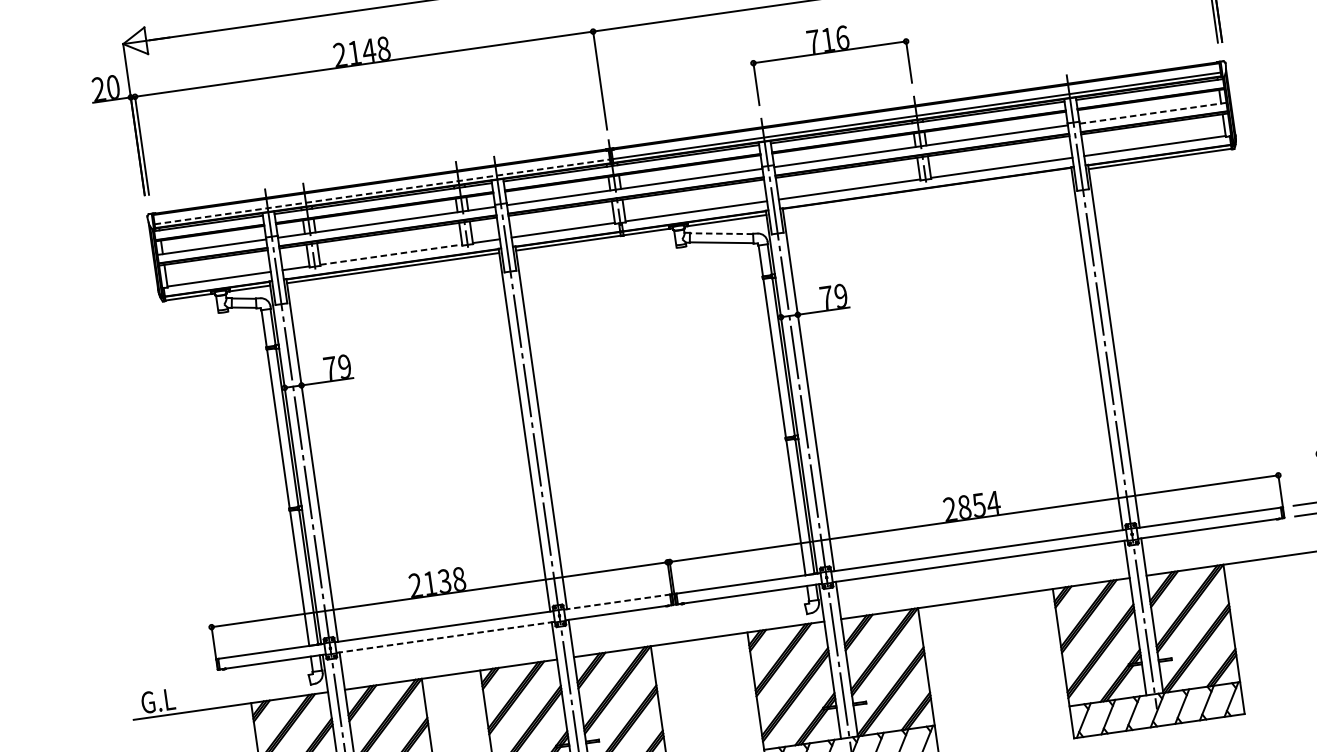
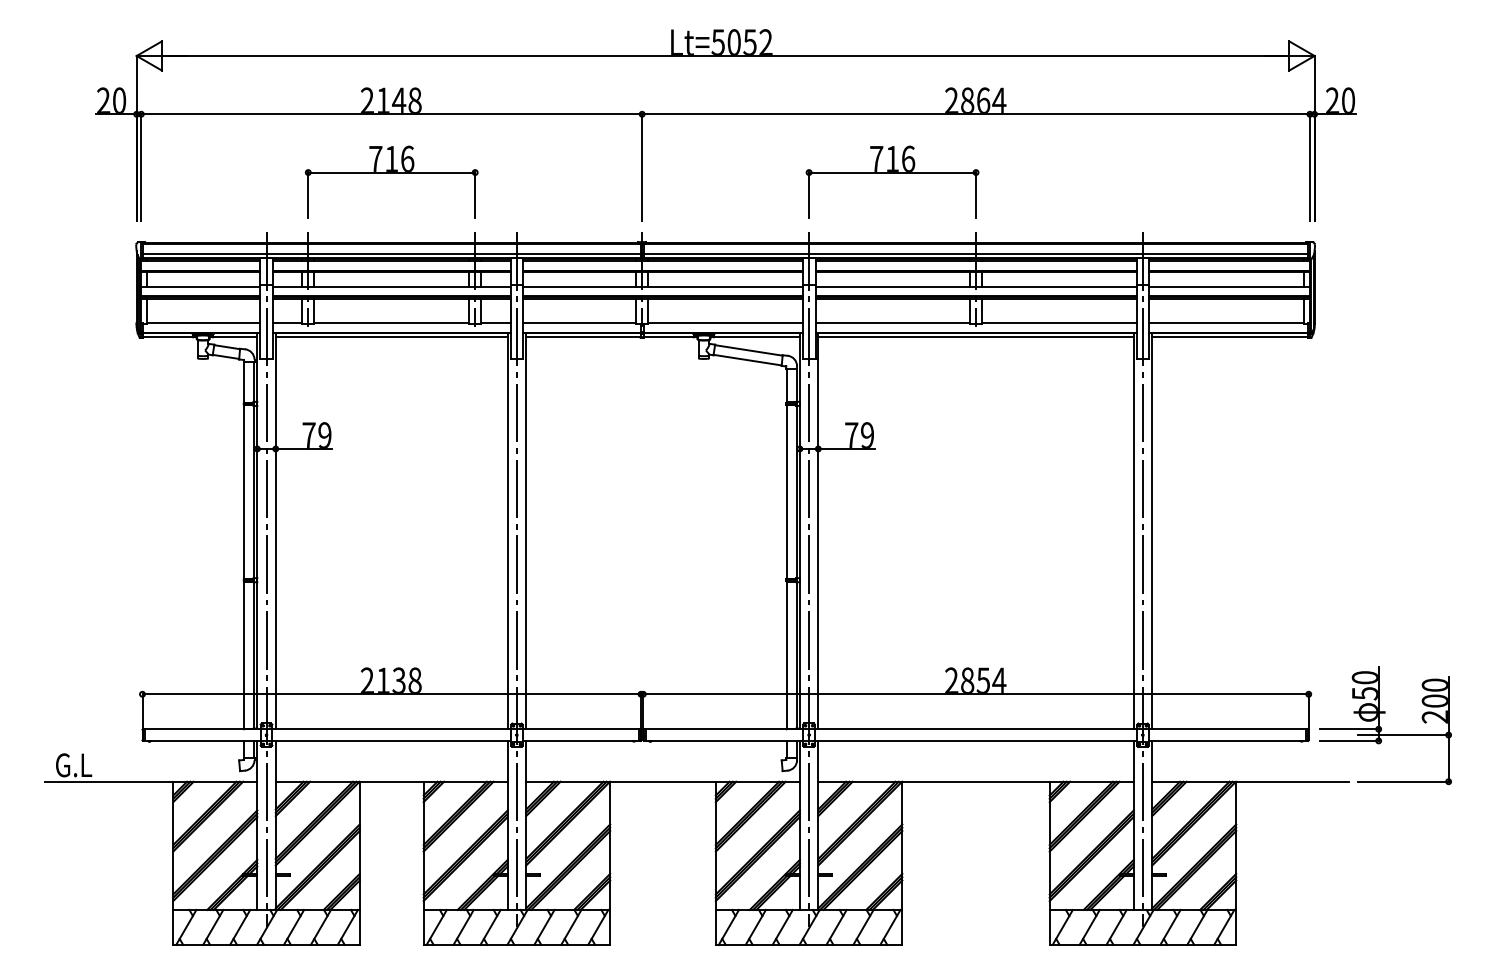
line: (1153, 113) -> (1230, 287), dashed -> solid
part: (371, 118) -> (391, 173), added
line: (382, 191) -> (391, 253), dashed -> solid
line: (927, 192) -> (975, 337), added
line: (721, 233) -> (748, 350), dashed -> solid
line: (391, 254) -> (391, 322), dashed -> solid
line: (616, 602) -> (580, 729), dashed -> solid
line: (446, 636) -> (392, 740), dashed -> solid

